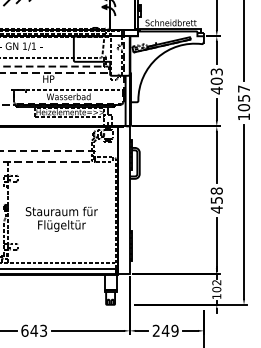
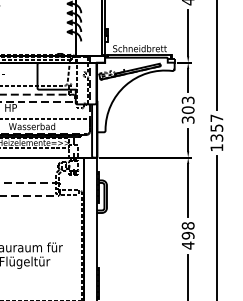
text: (216, 90) -> (187, 119), 403 -> 303
text: (244, 107) -> (217, 137), 1057 -> 1357
text: (216, 200) -> (187, 235), 458 -> 498

